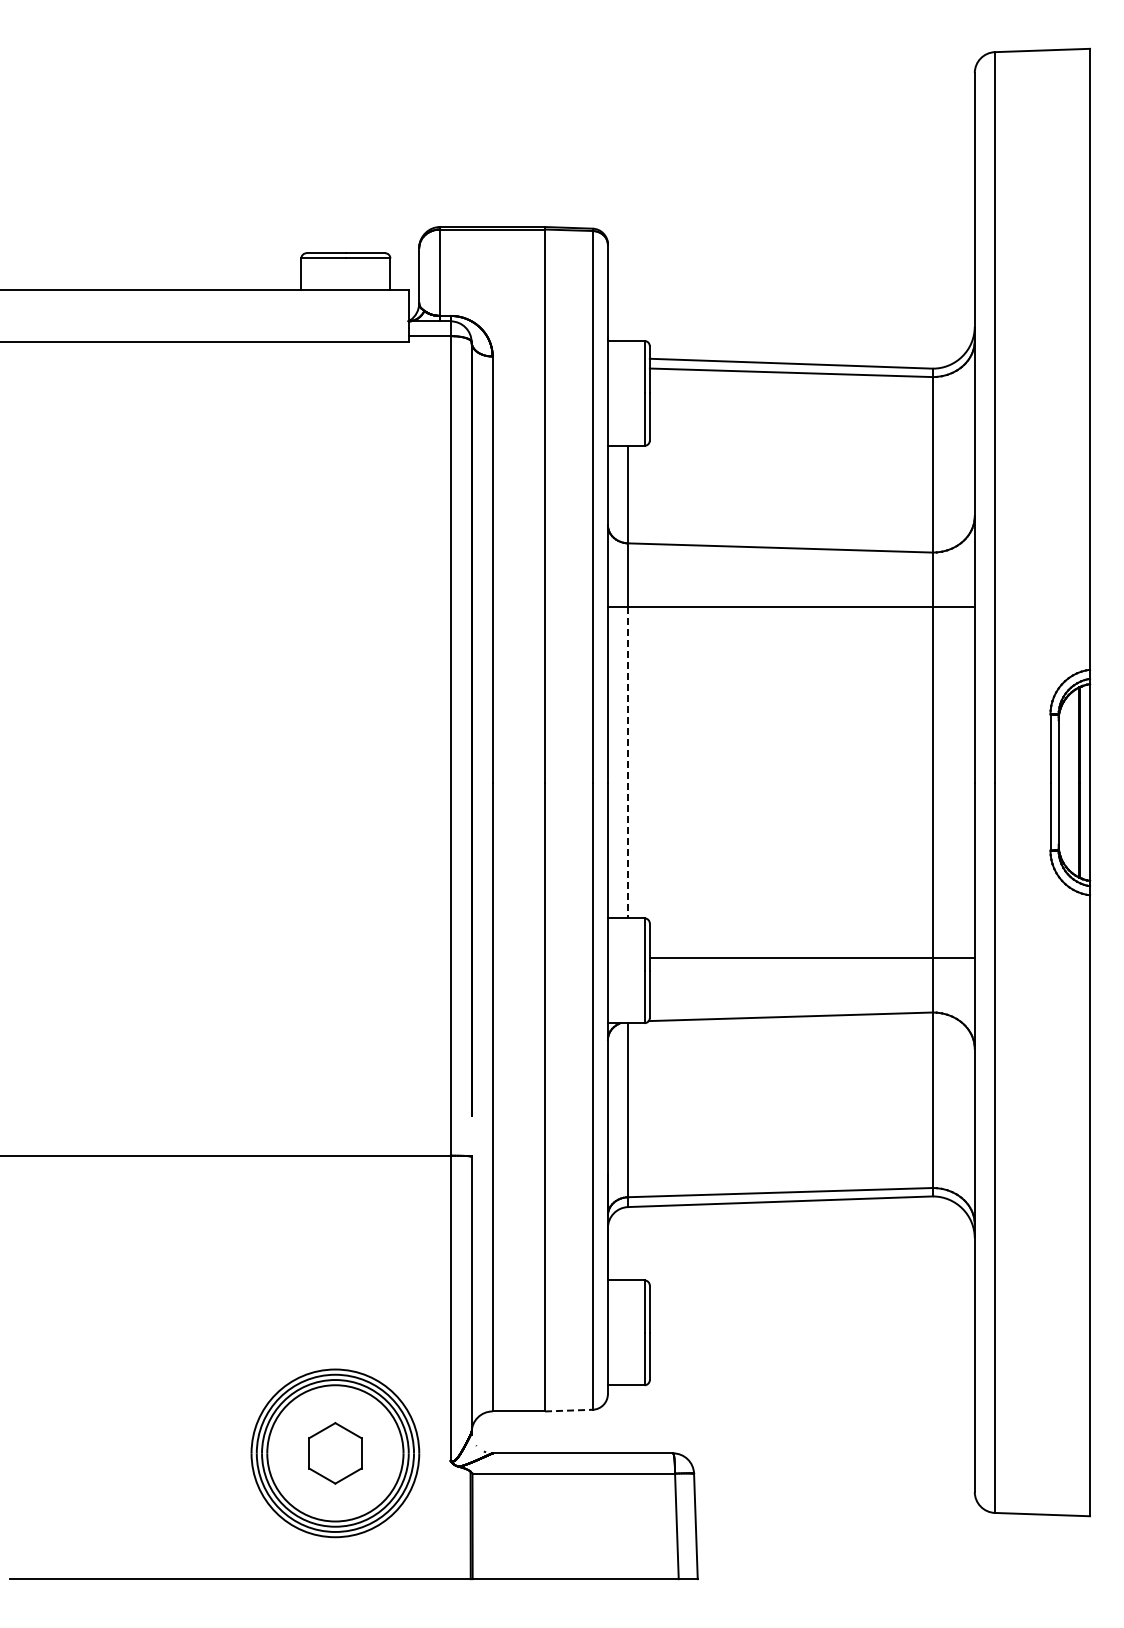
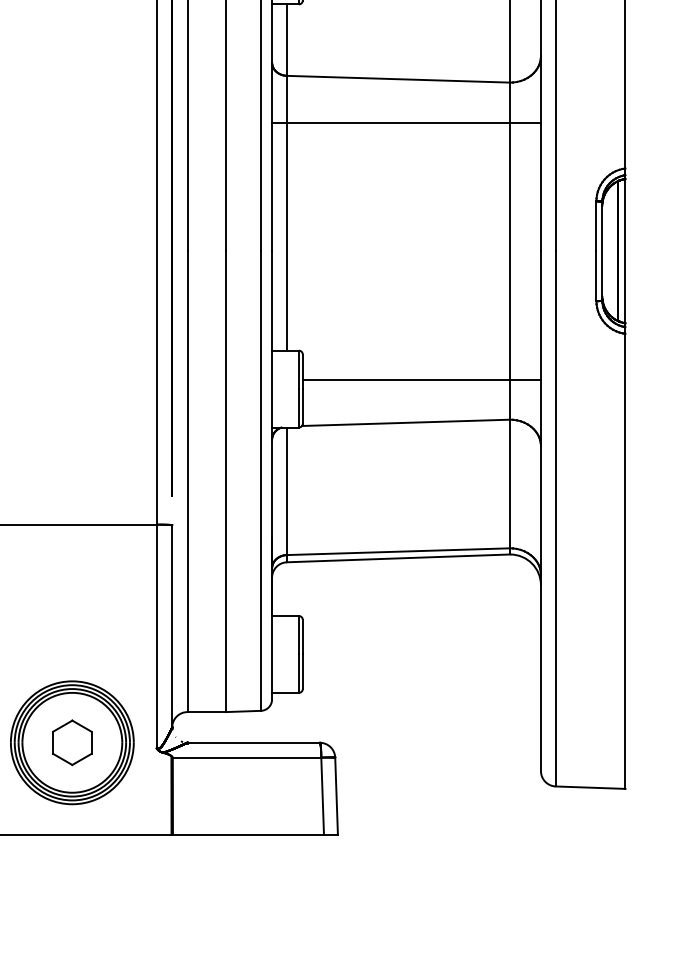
line: (628, 762) -> (287, 236), dashed -> solid
line: (568, 1410) -> (243, 711), dashed -> solid

